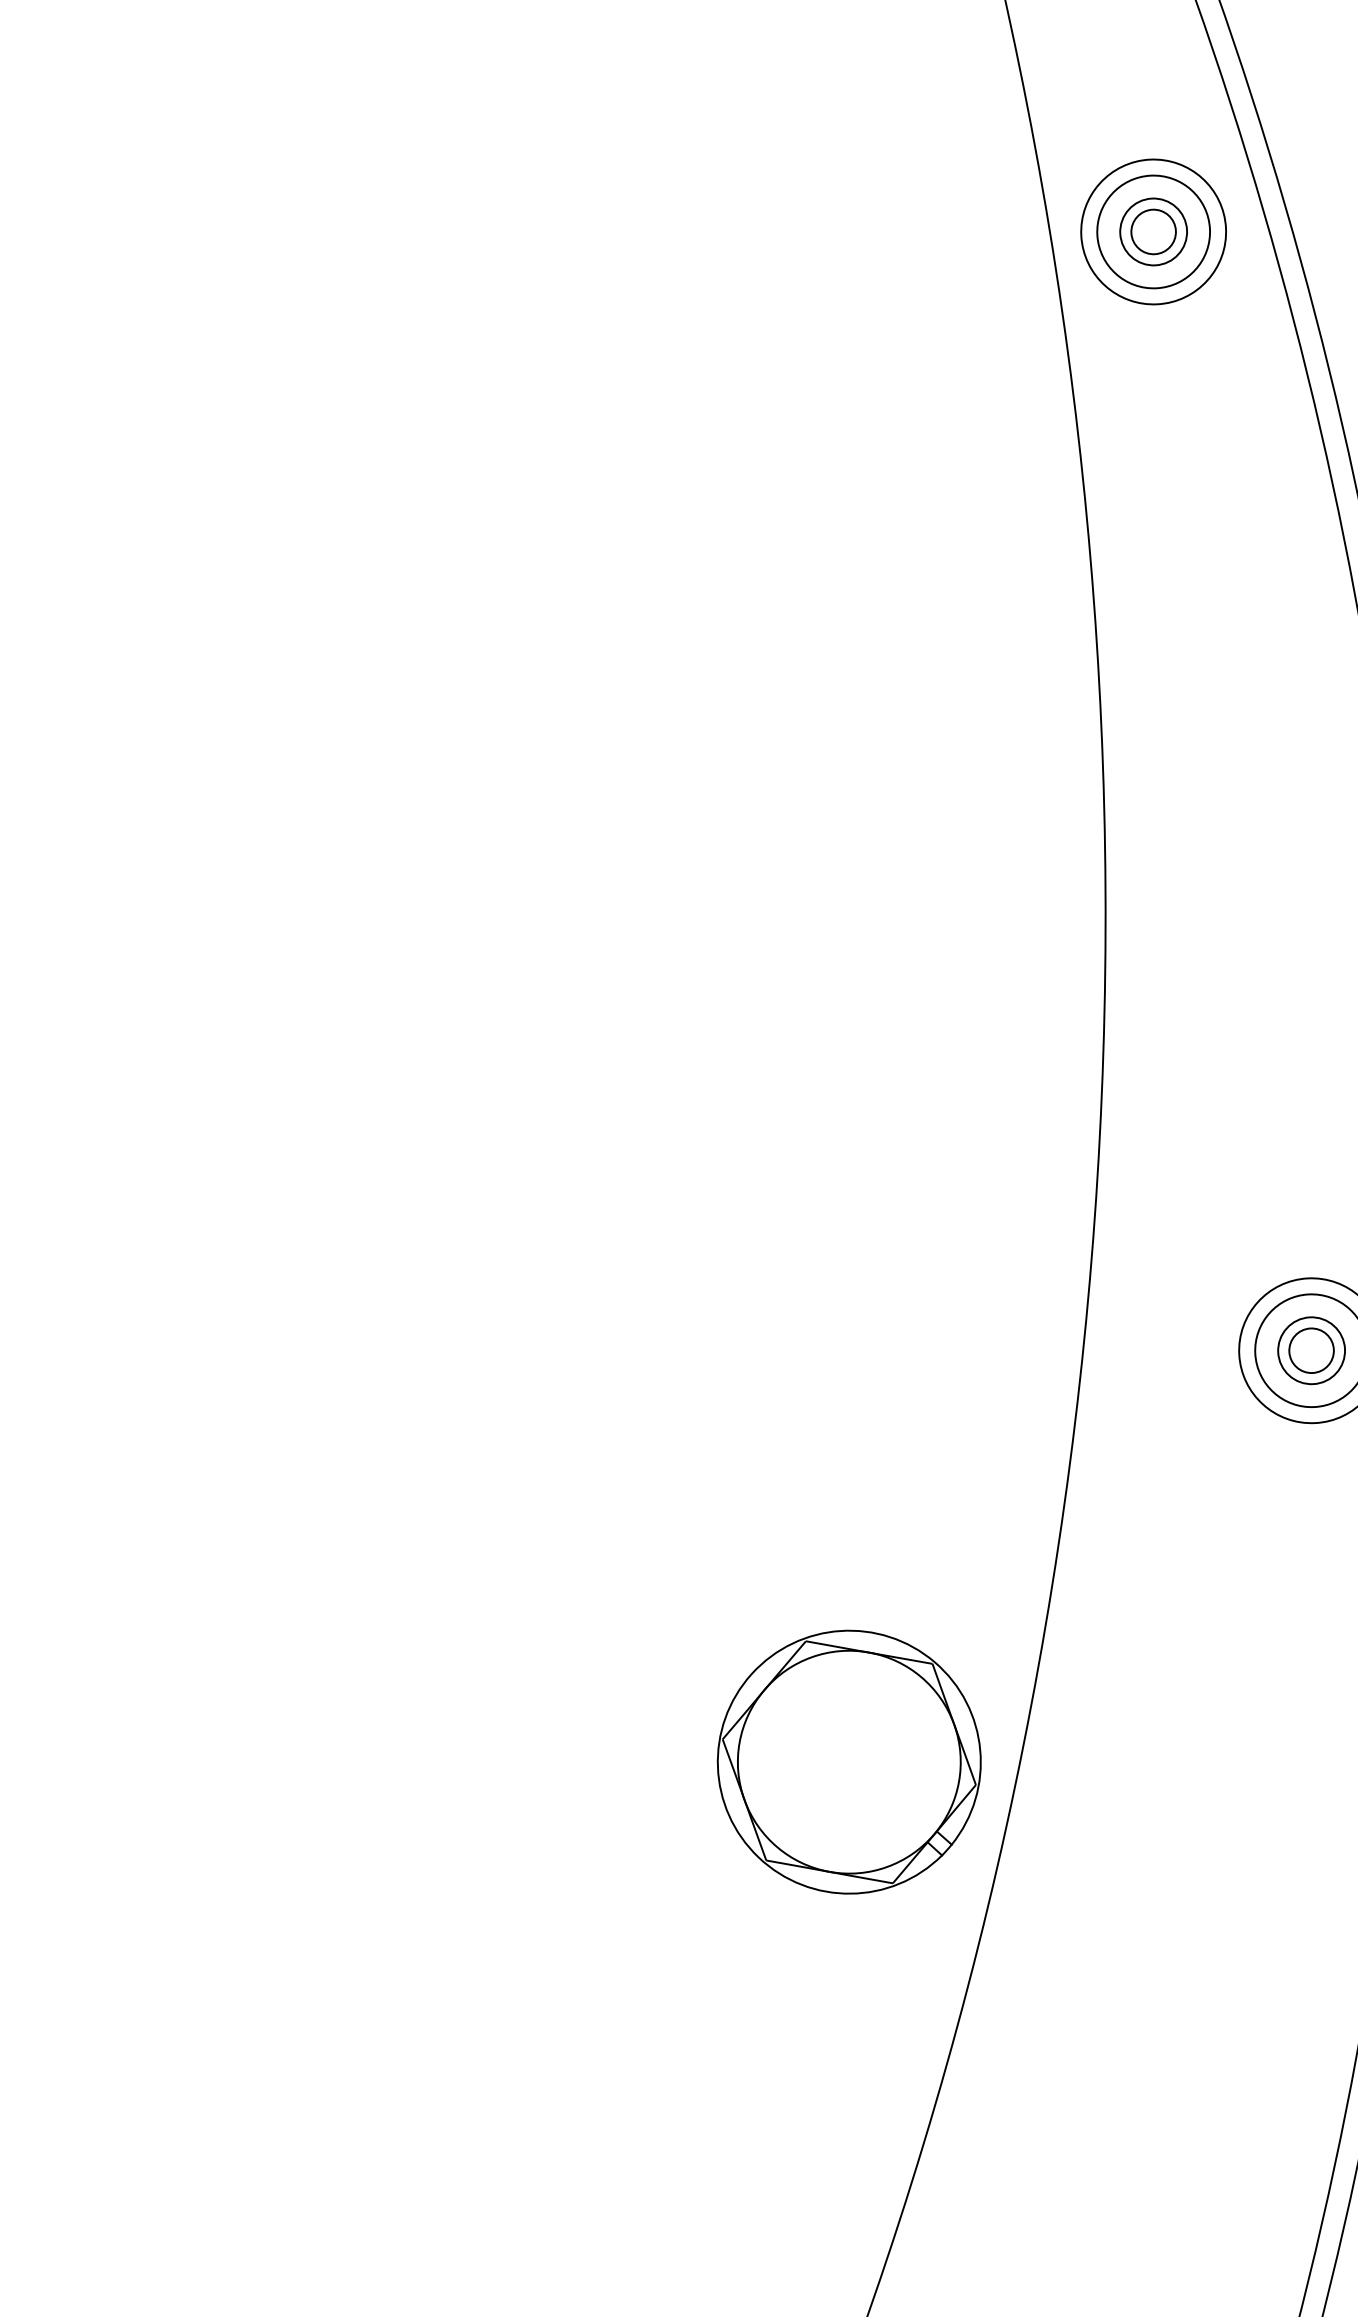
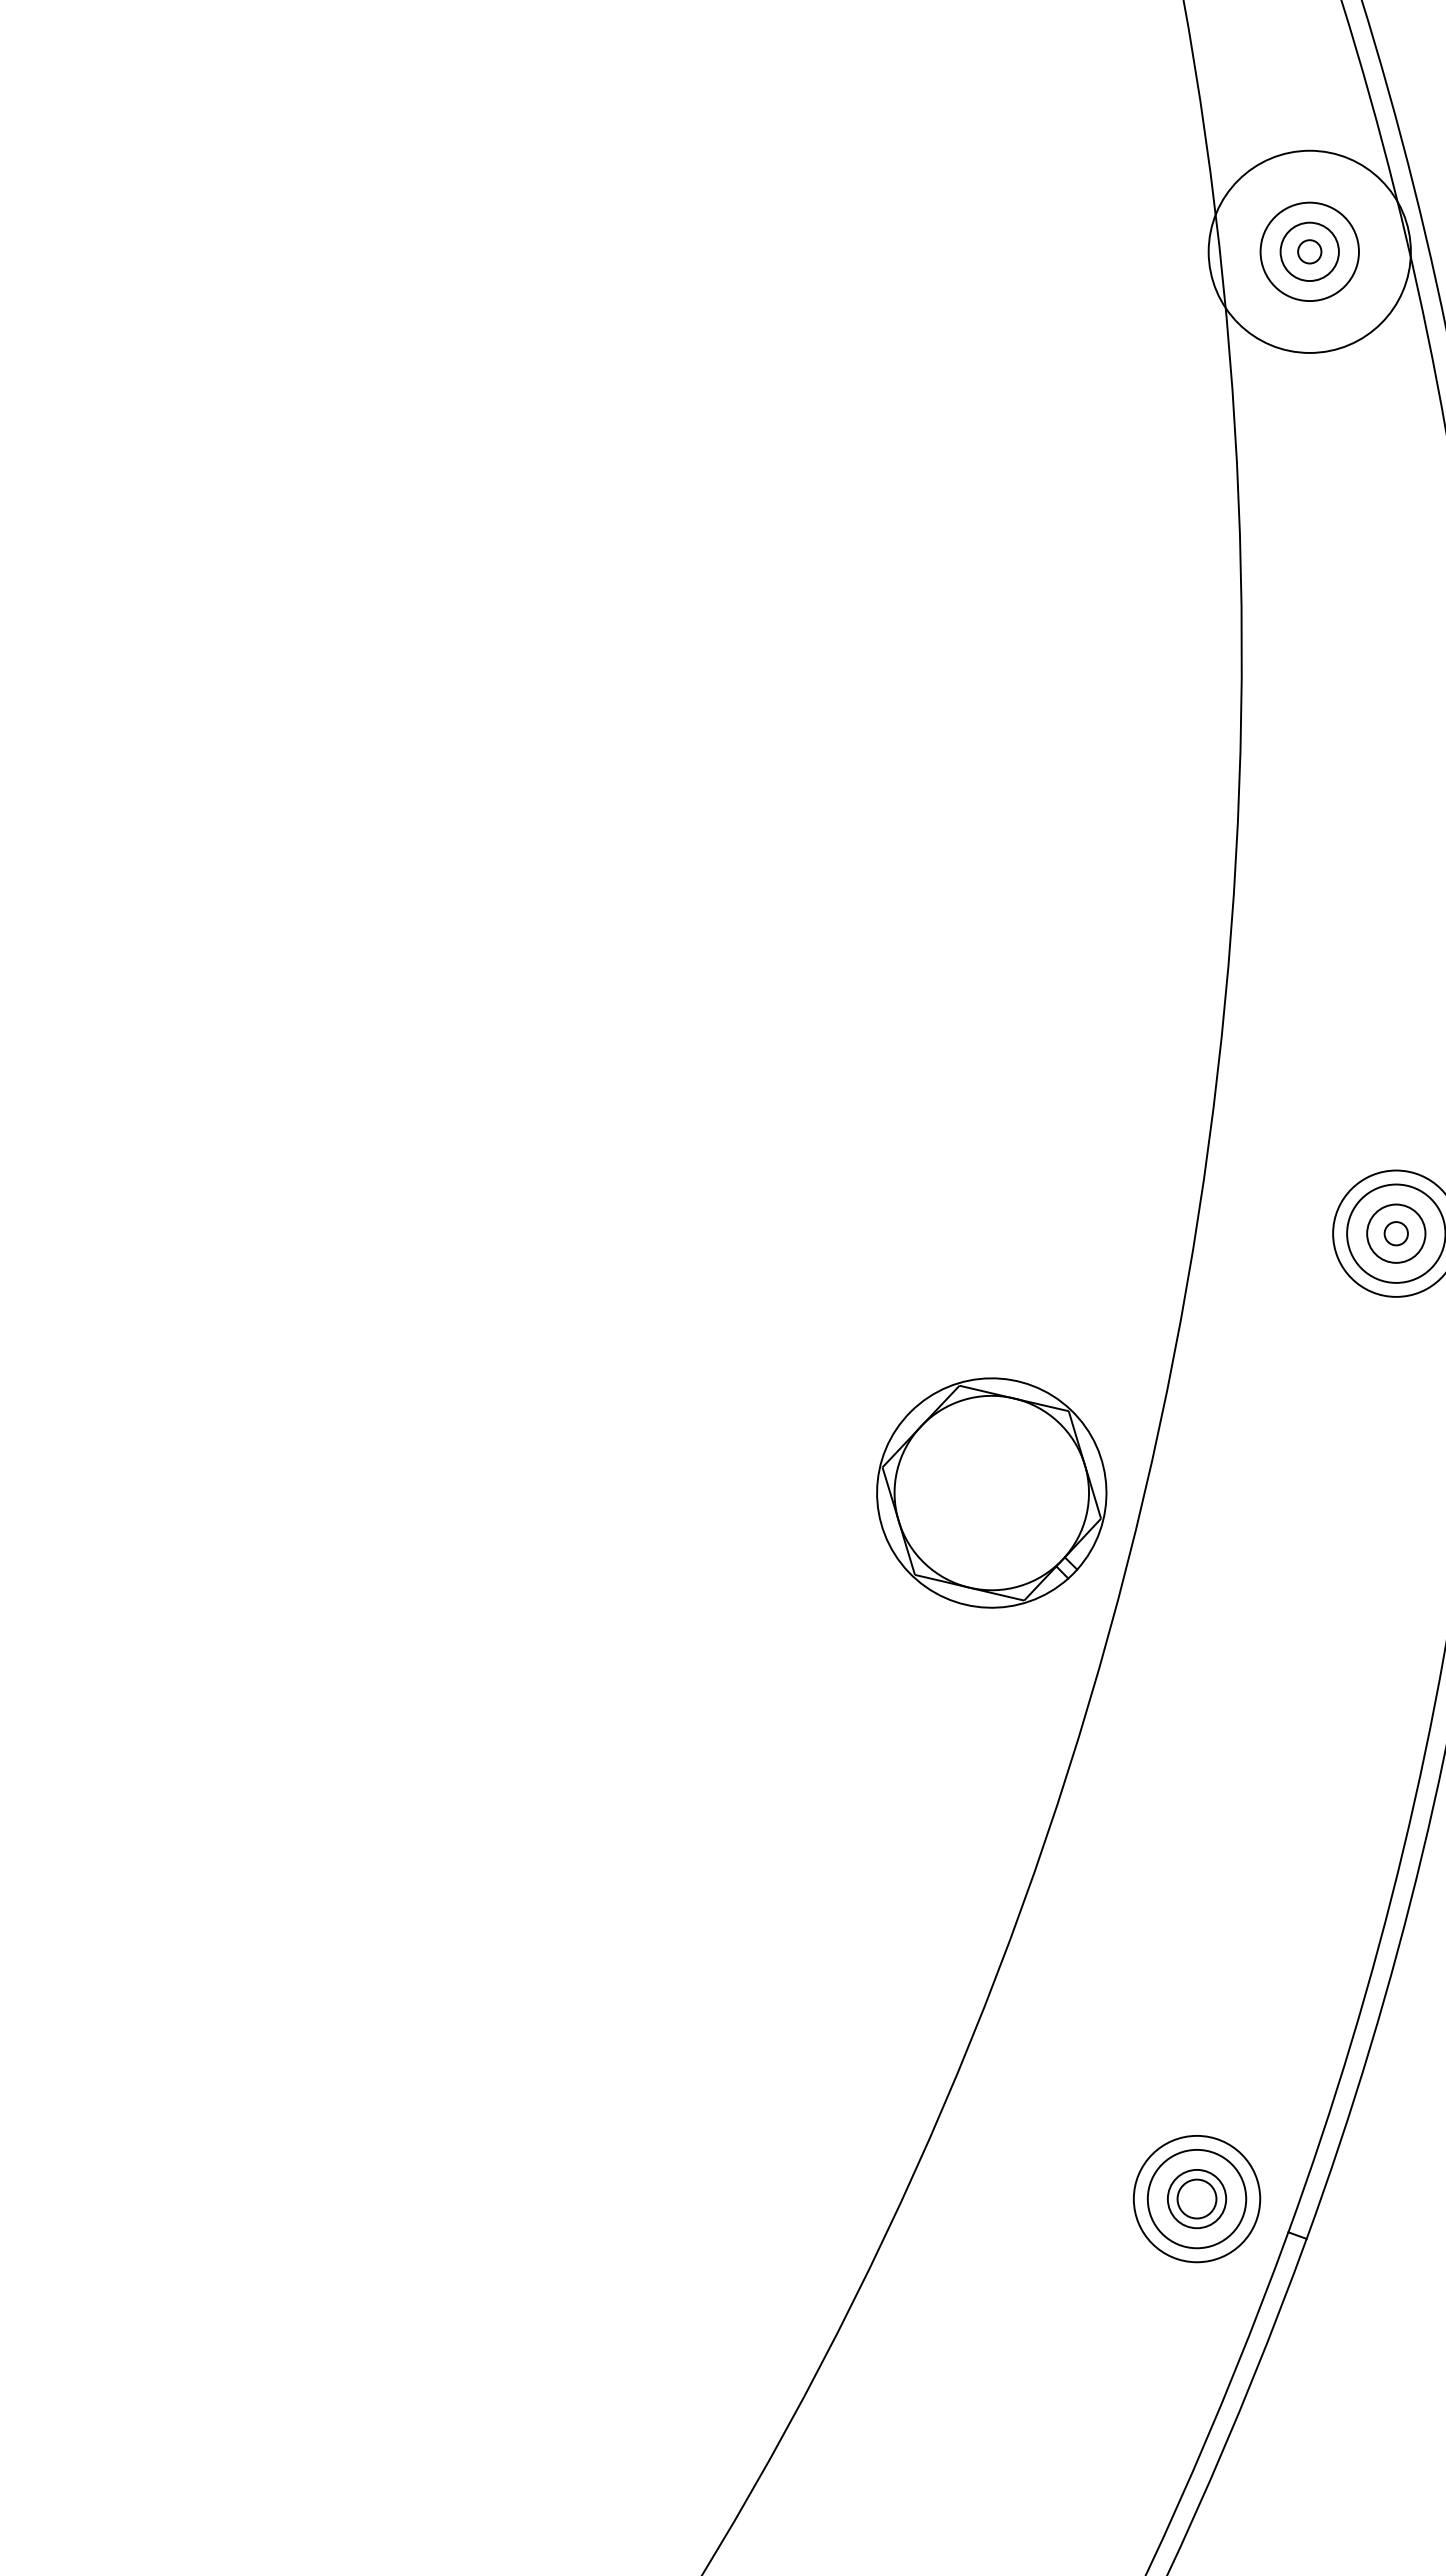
circle: (1153, 231) -> (1309, 251), size x0.6
circle: (1153, 231) -> (1309, 251), size x1.6
circle: (1310, 1350) -> (1395, 1233), size x0.6
part: (848, 1761) -> (991, 1492), moved

